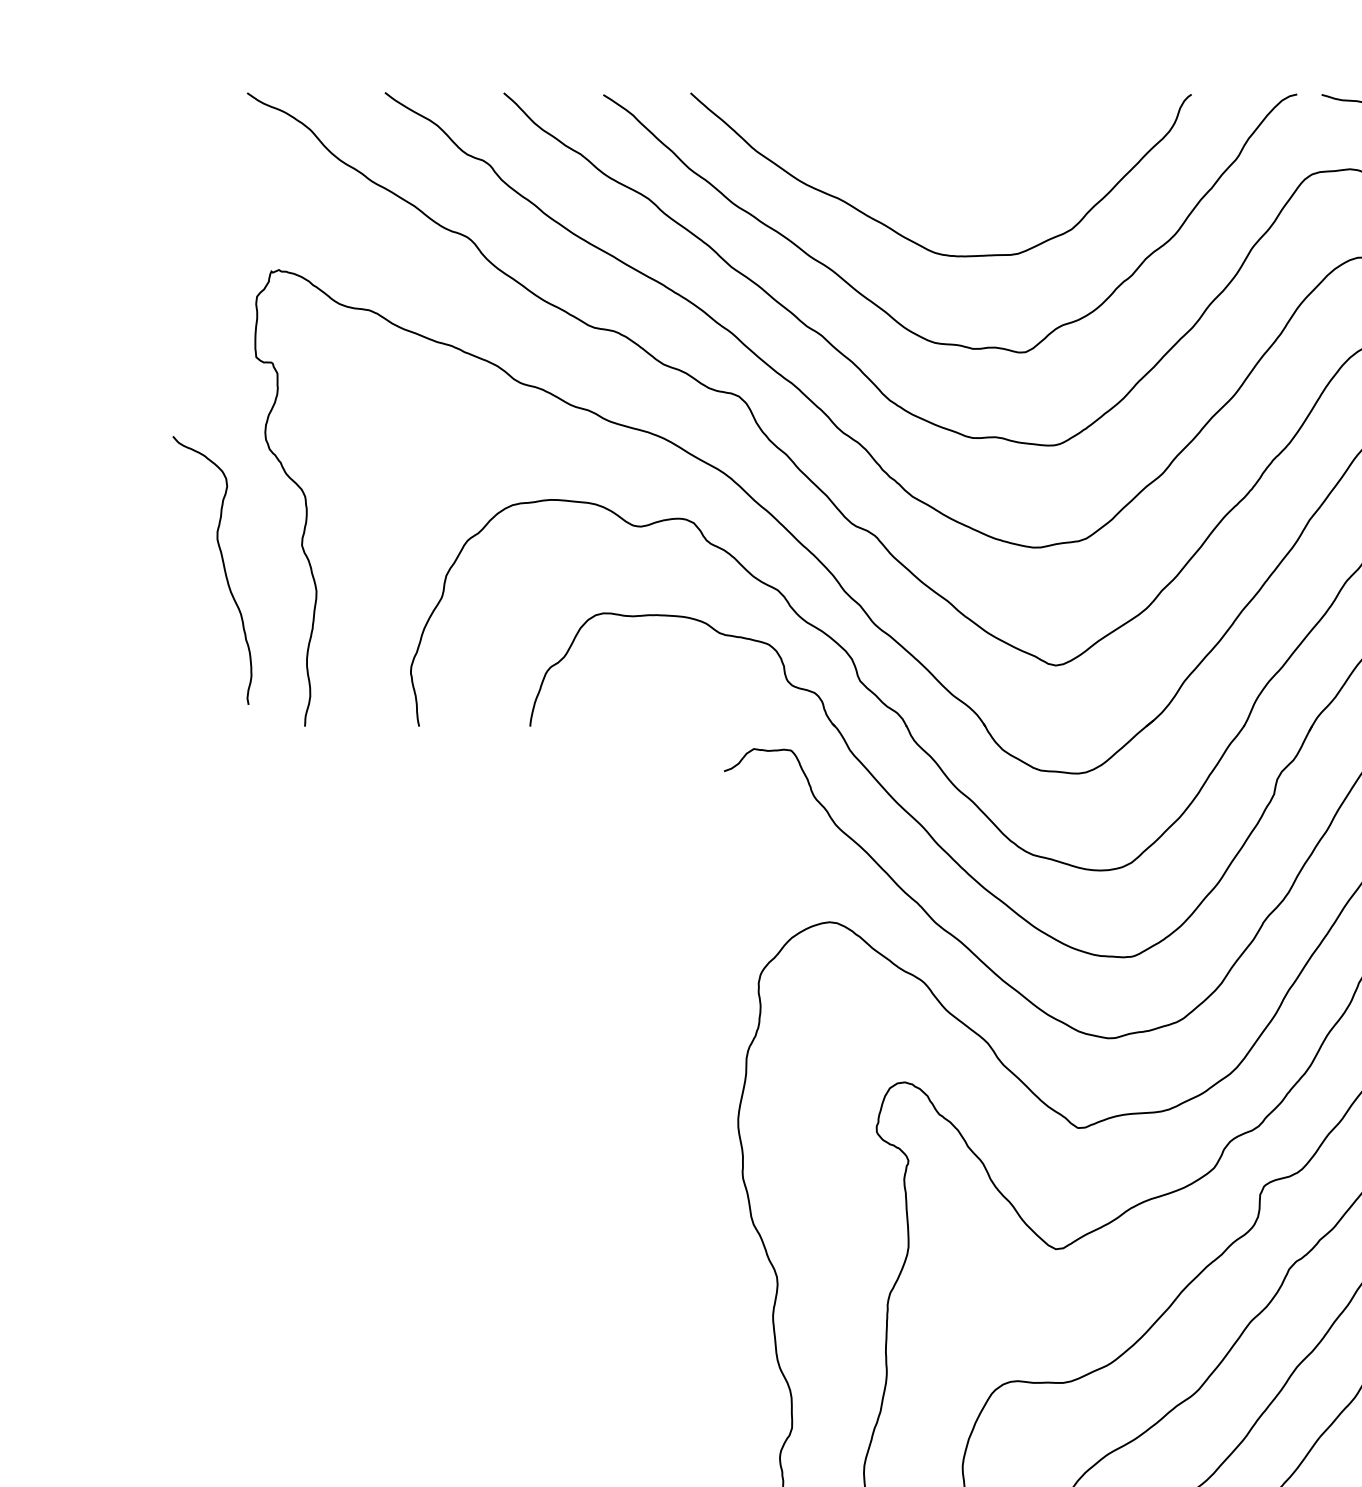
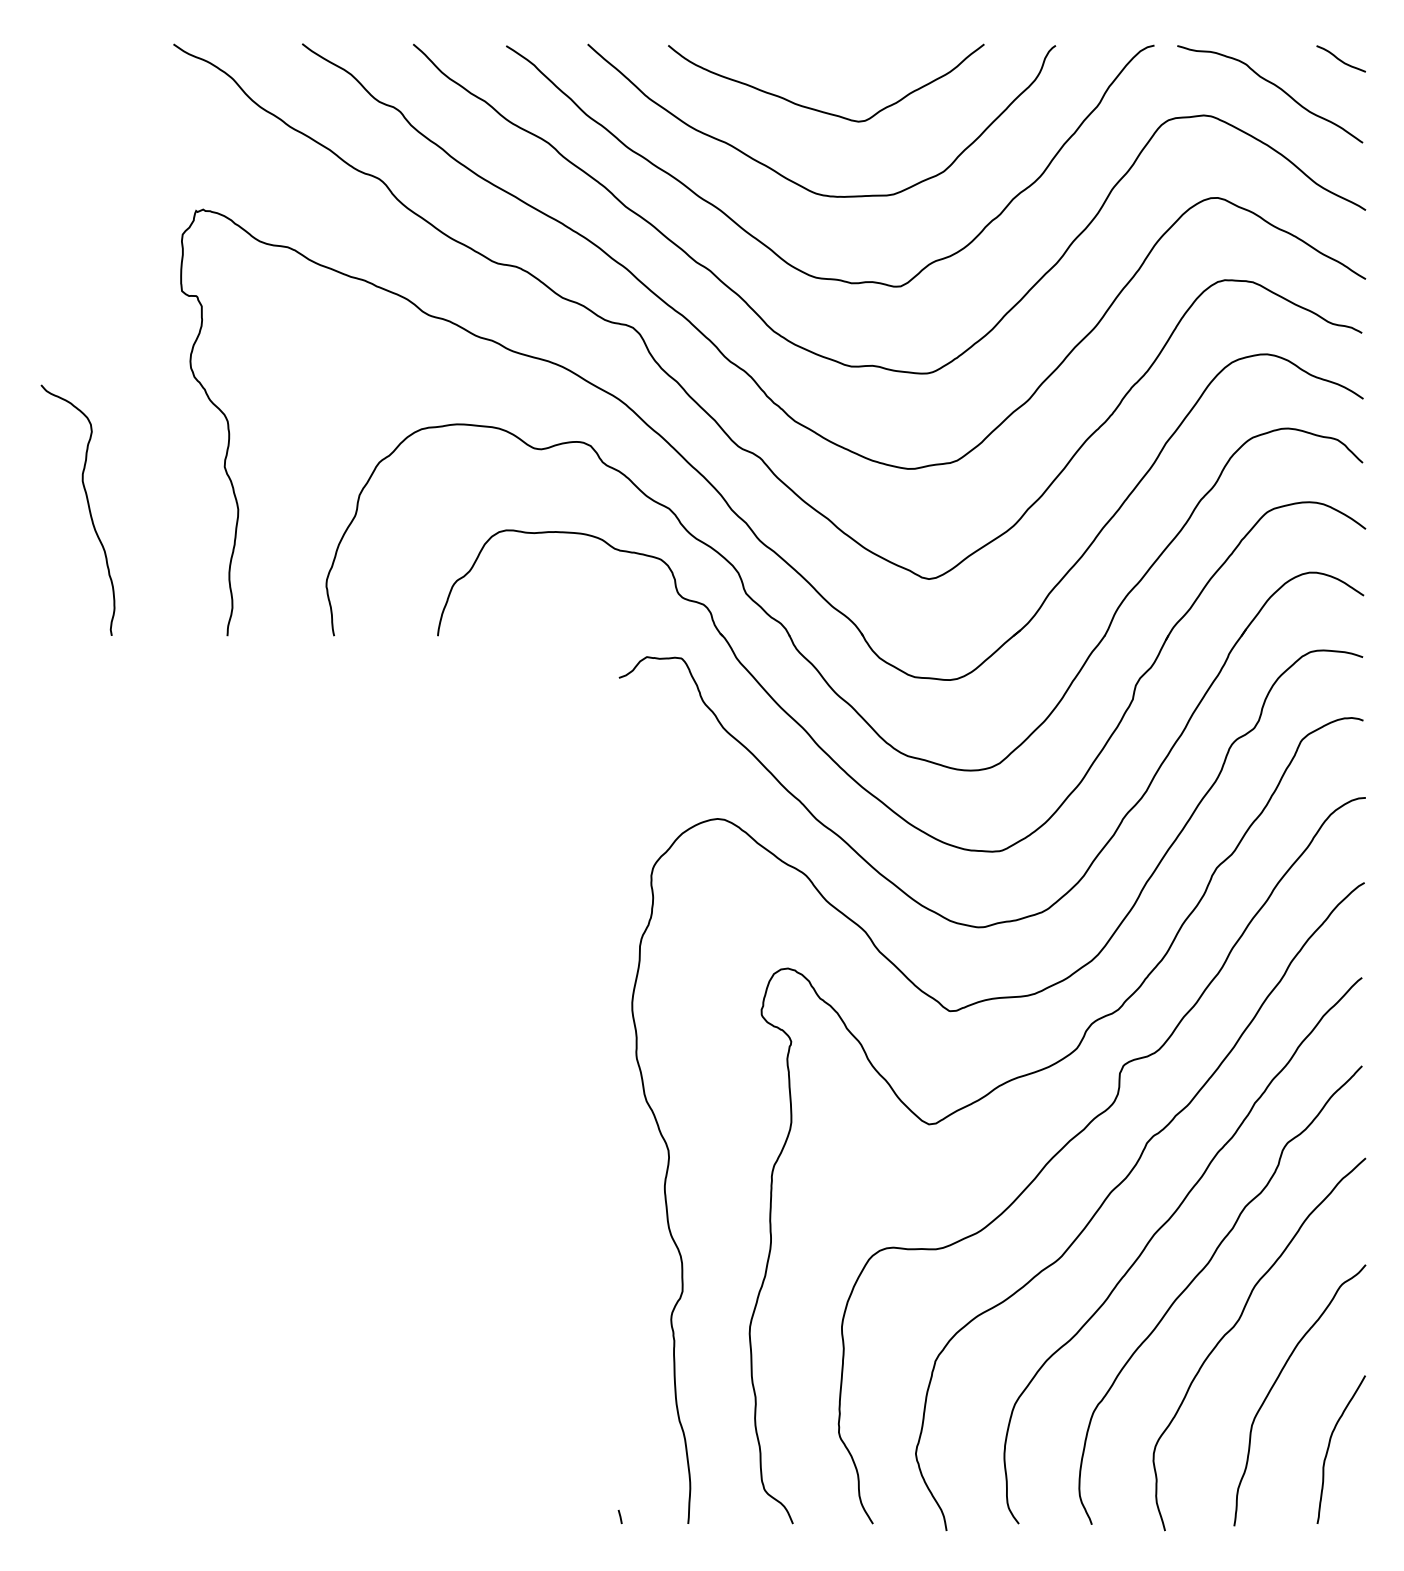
curve: (937, 162) -> (818, 109), added
curve: (222, 565) -> (87, 505), moved

